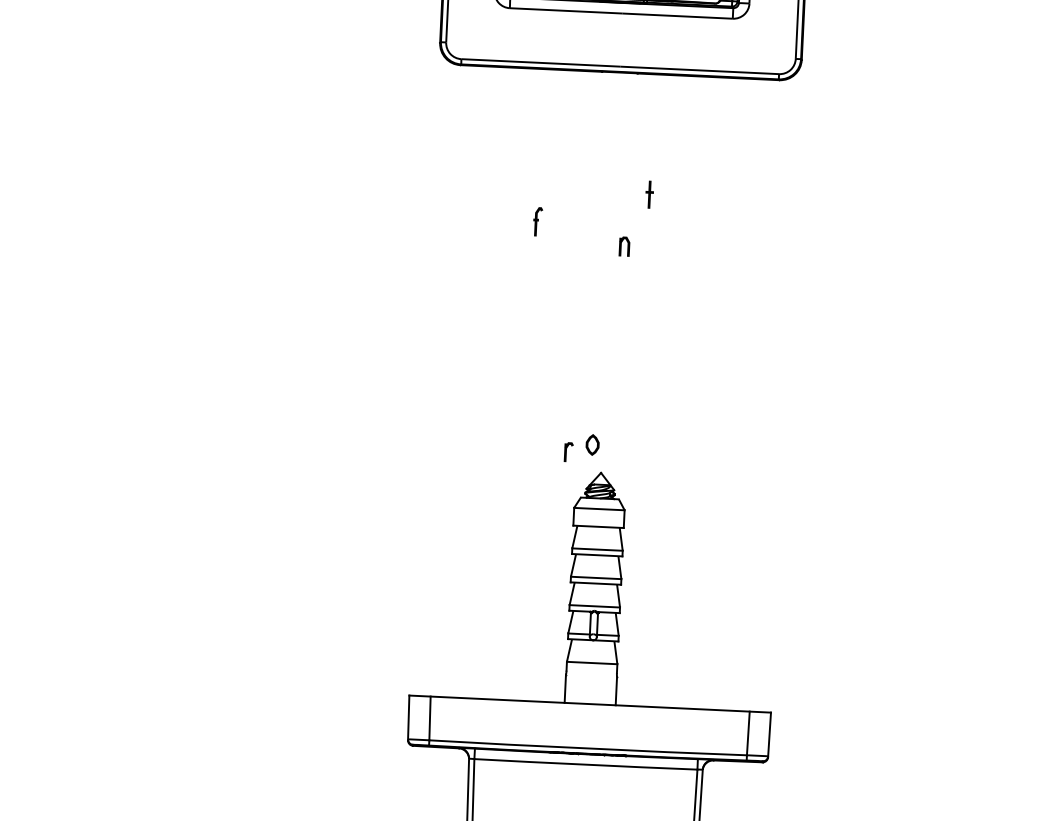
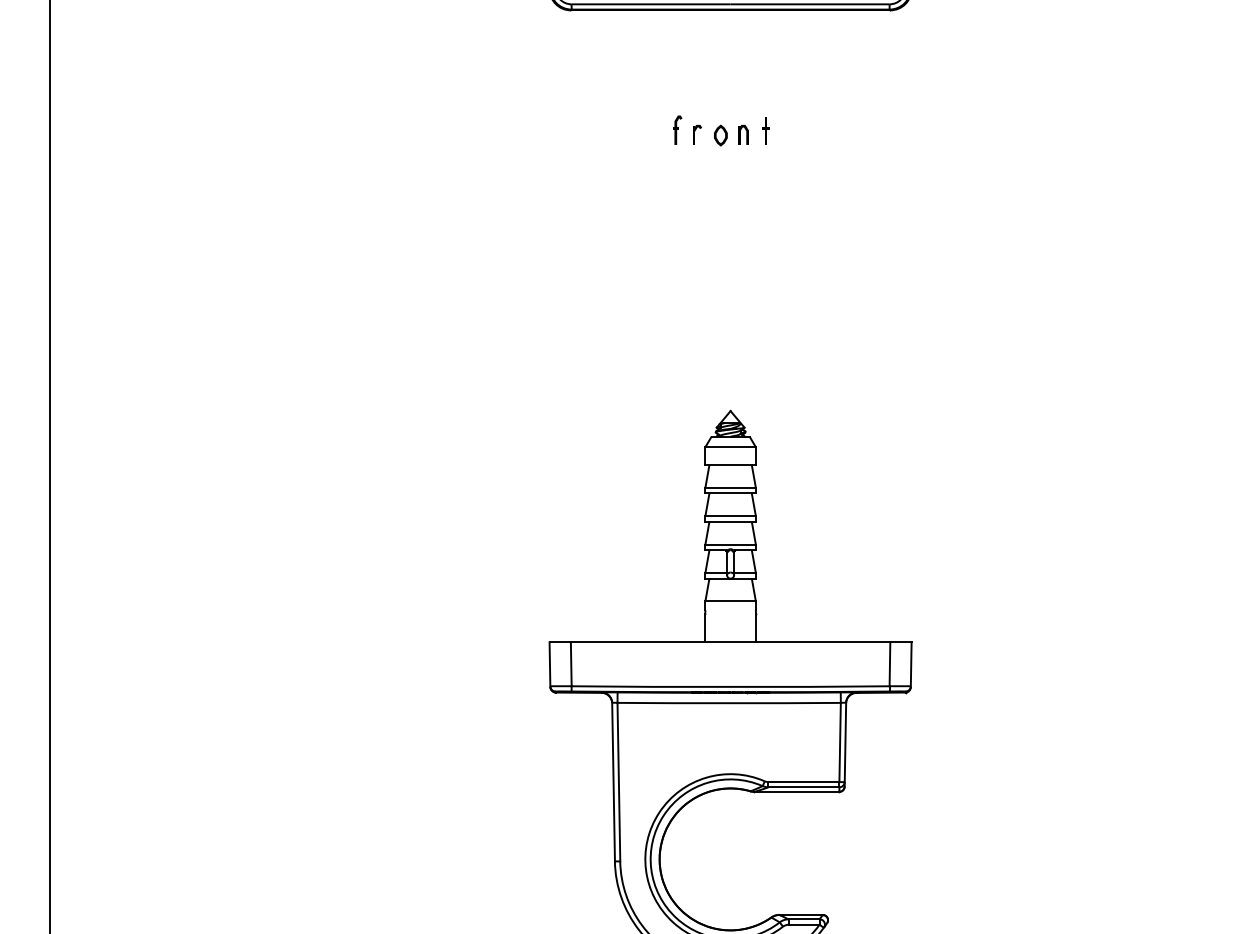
part: (537, 221) -> (677, 129), moved
part: (624, 246) -> (743, 134), moved
part: (592, 444) -> (720, 135), moved
part: (568, 451) -> (697, 134), moved

